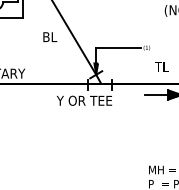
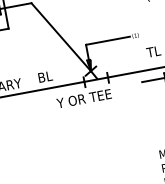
text: (50, 36) -> (45, 76), moved

